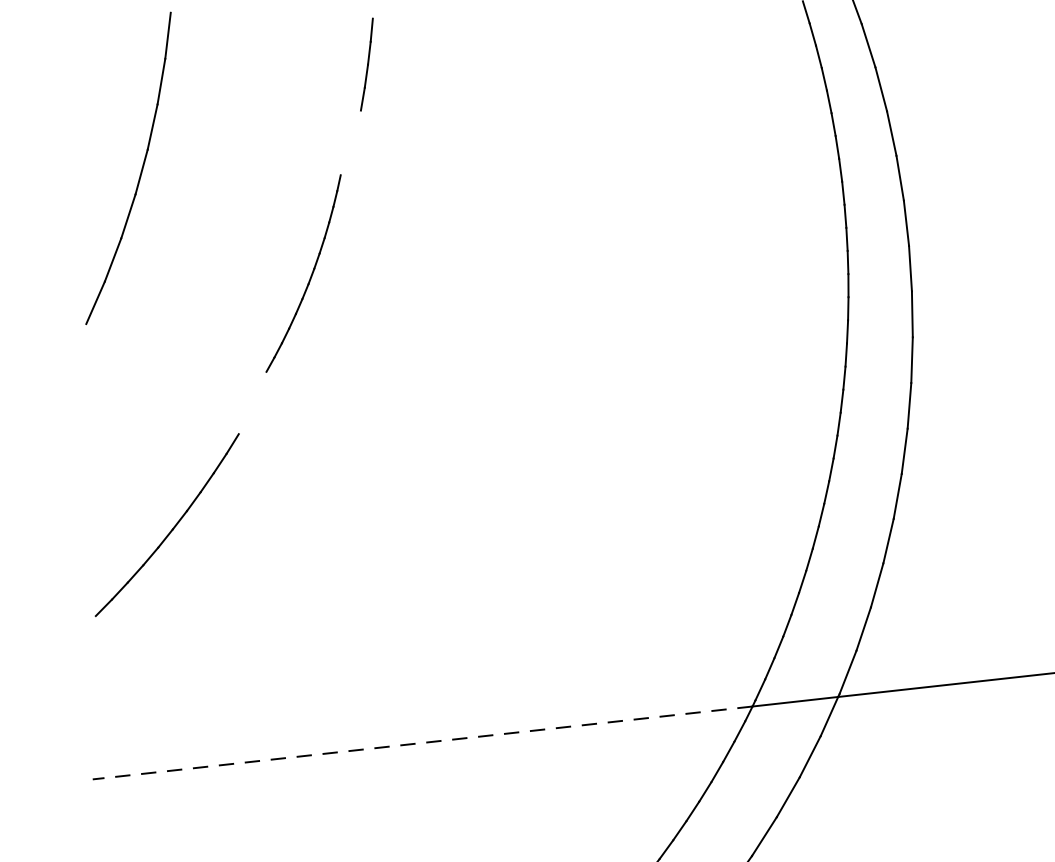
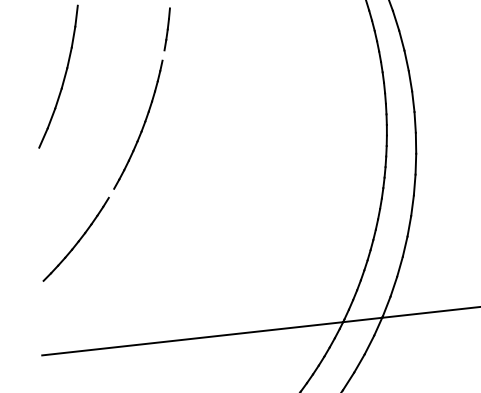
part: (303, 273) -> (138, 124), size x1.43
line: (422, 742) -> (192, 338), dashed -> solid

